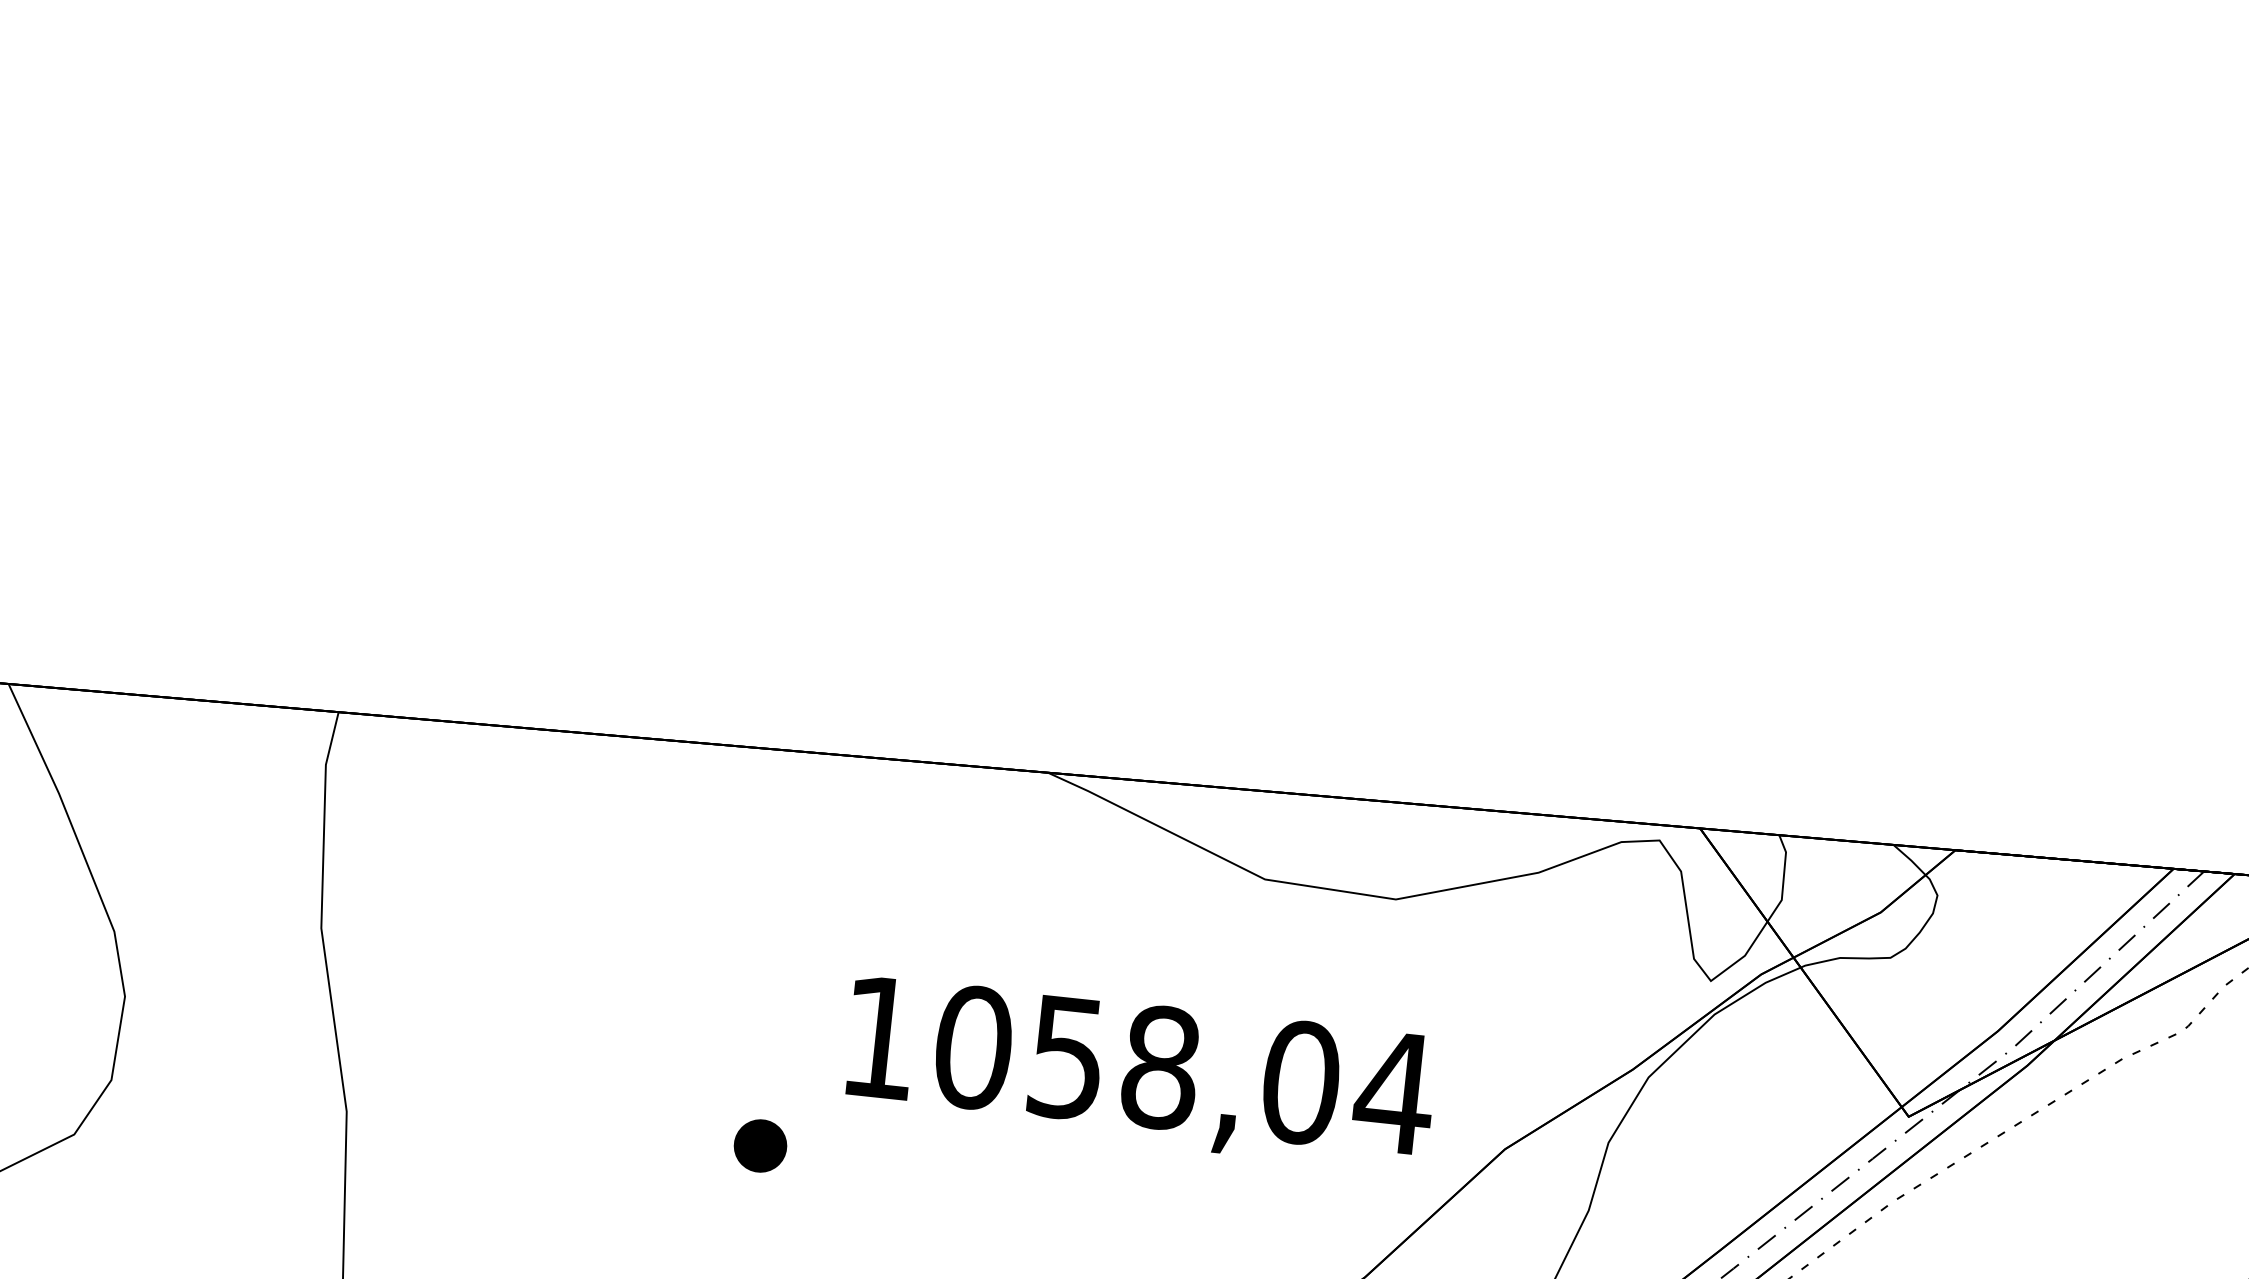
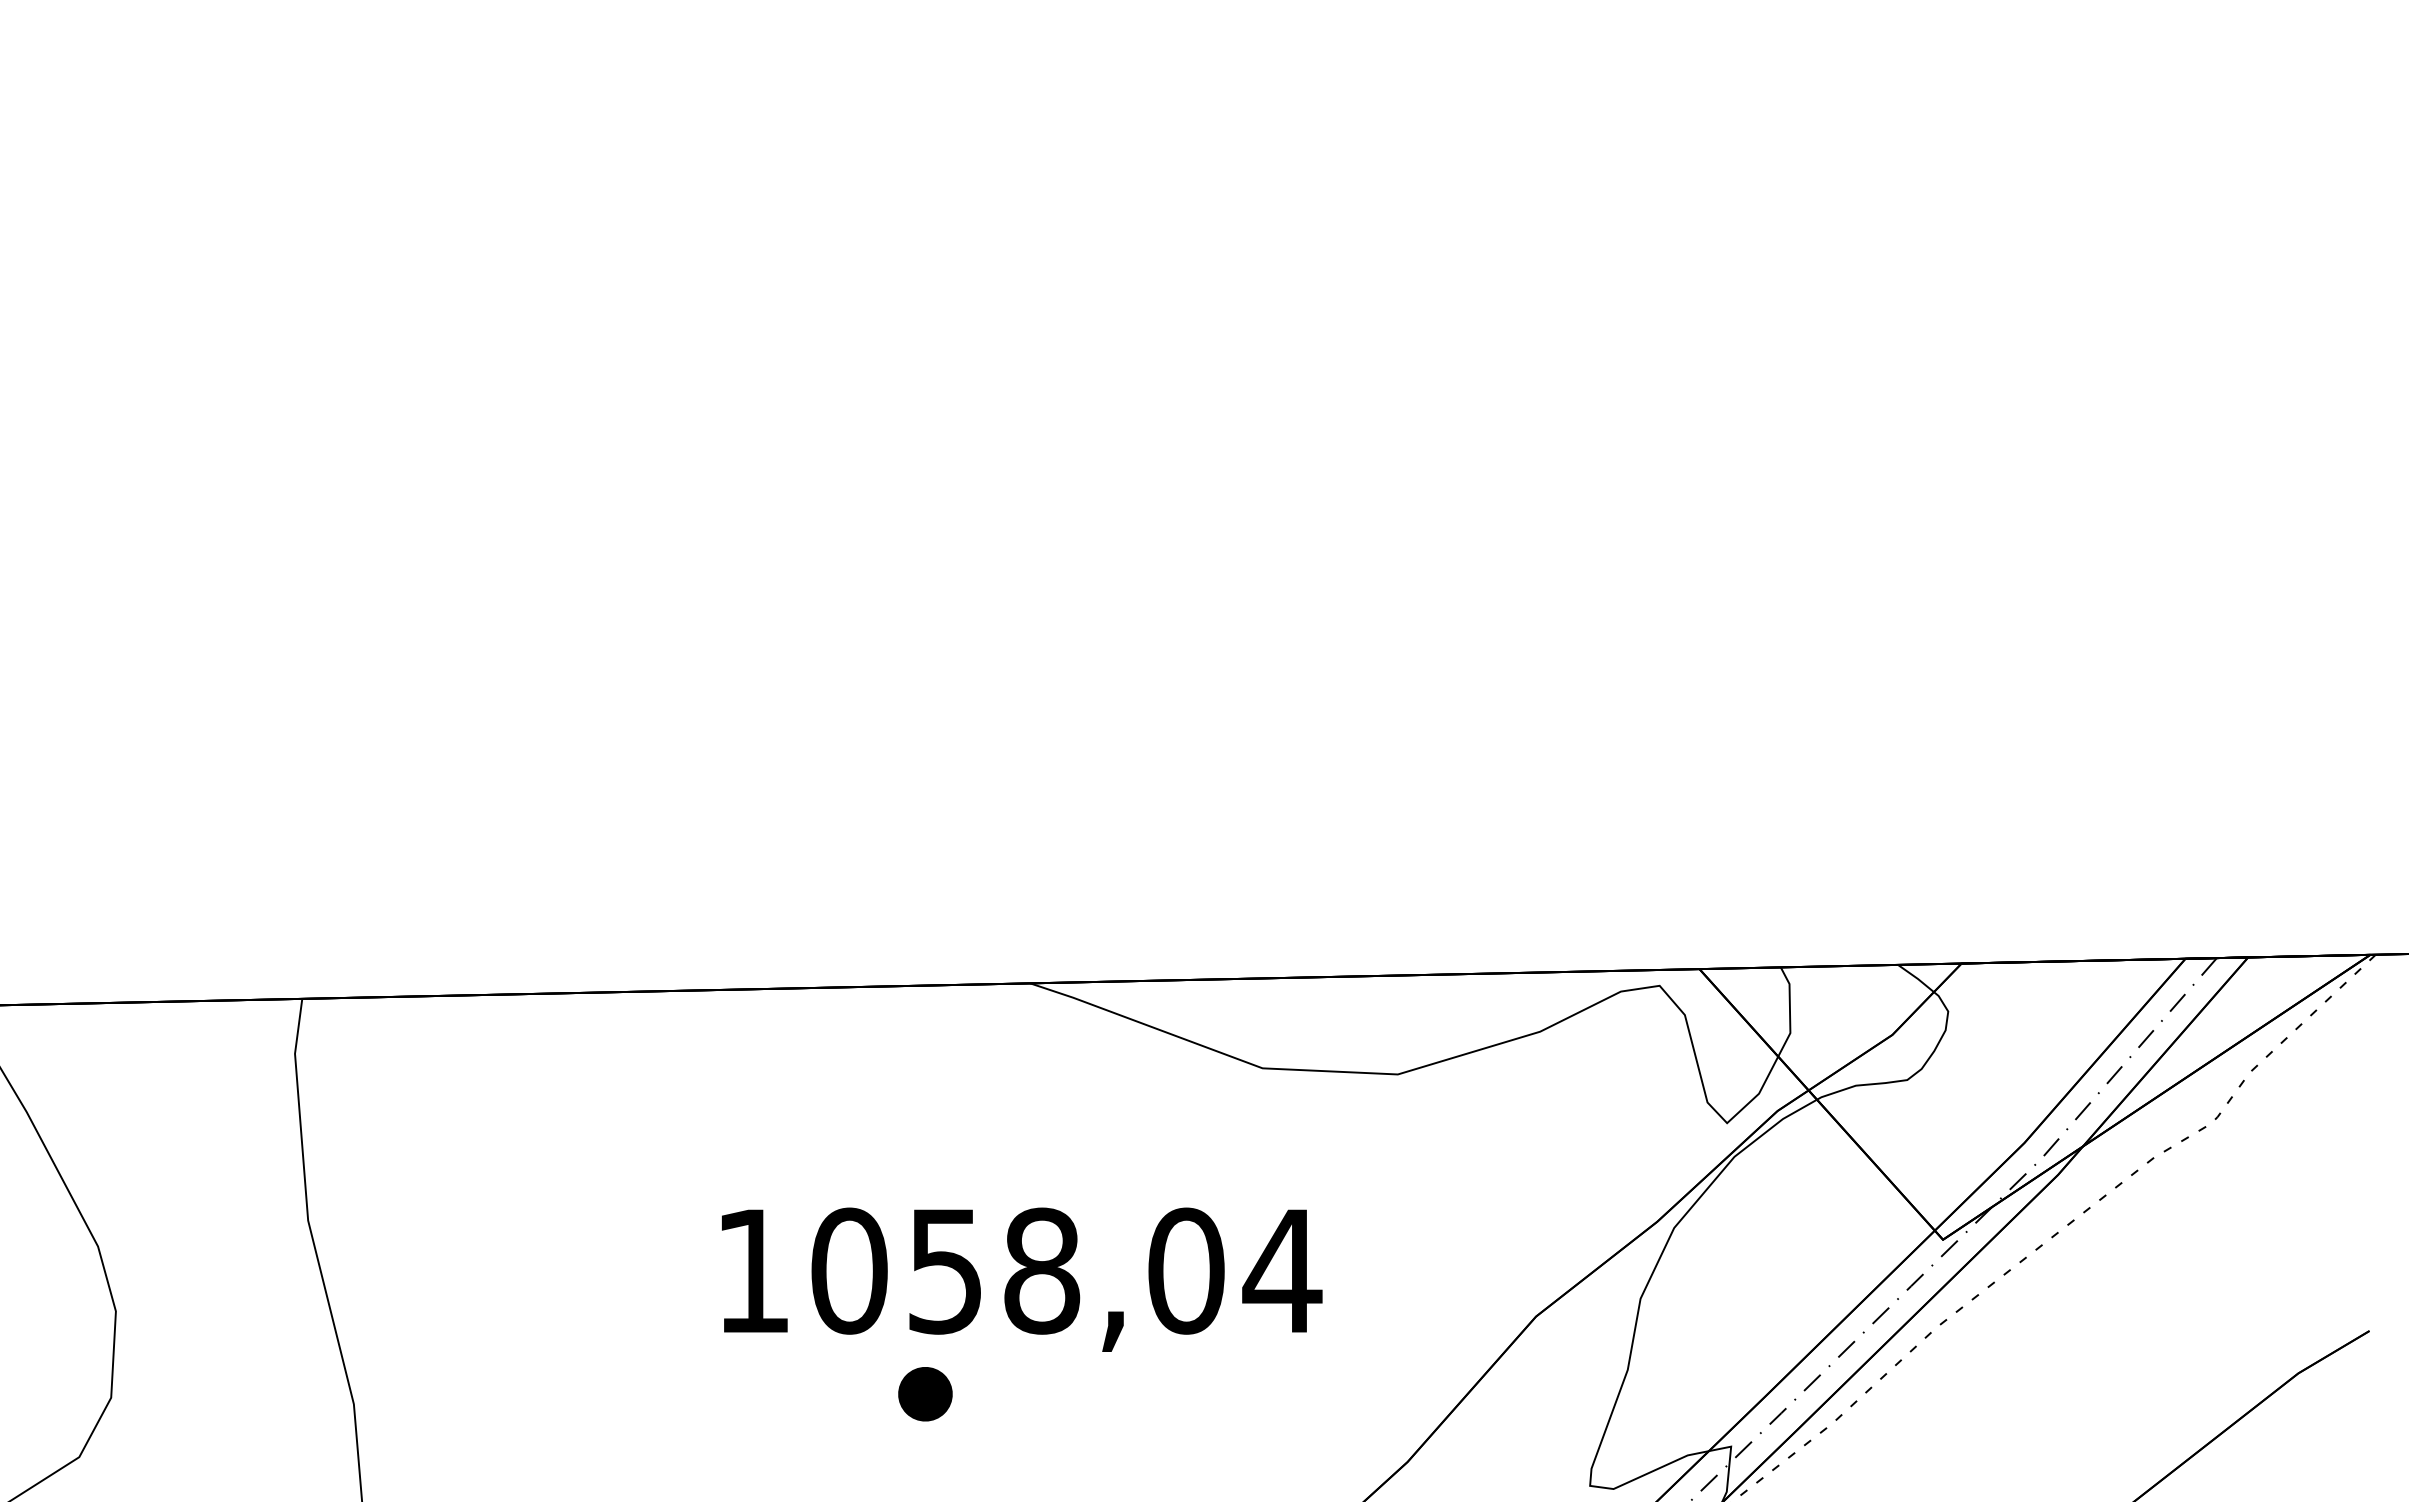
text: (1140, 1073) -> (1022, 1279), moved
part: (760, 1146) -> (925, 1394), moved

